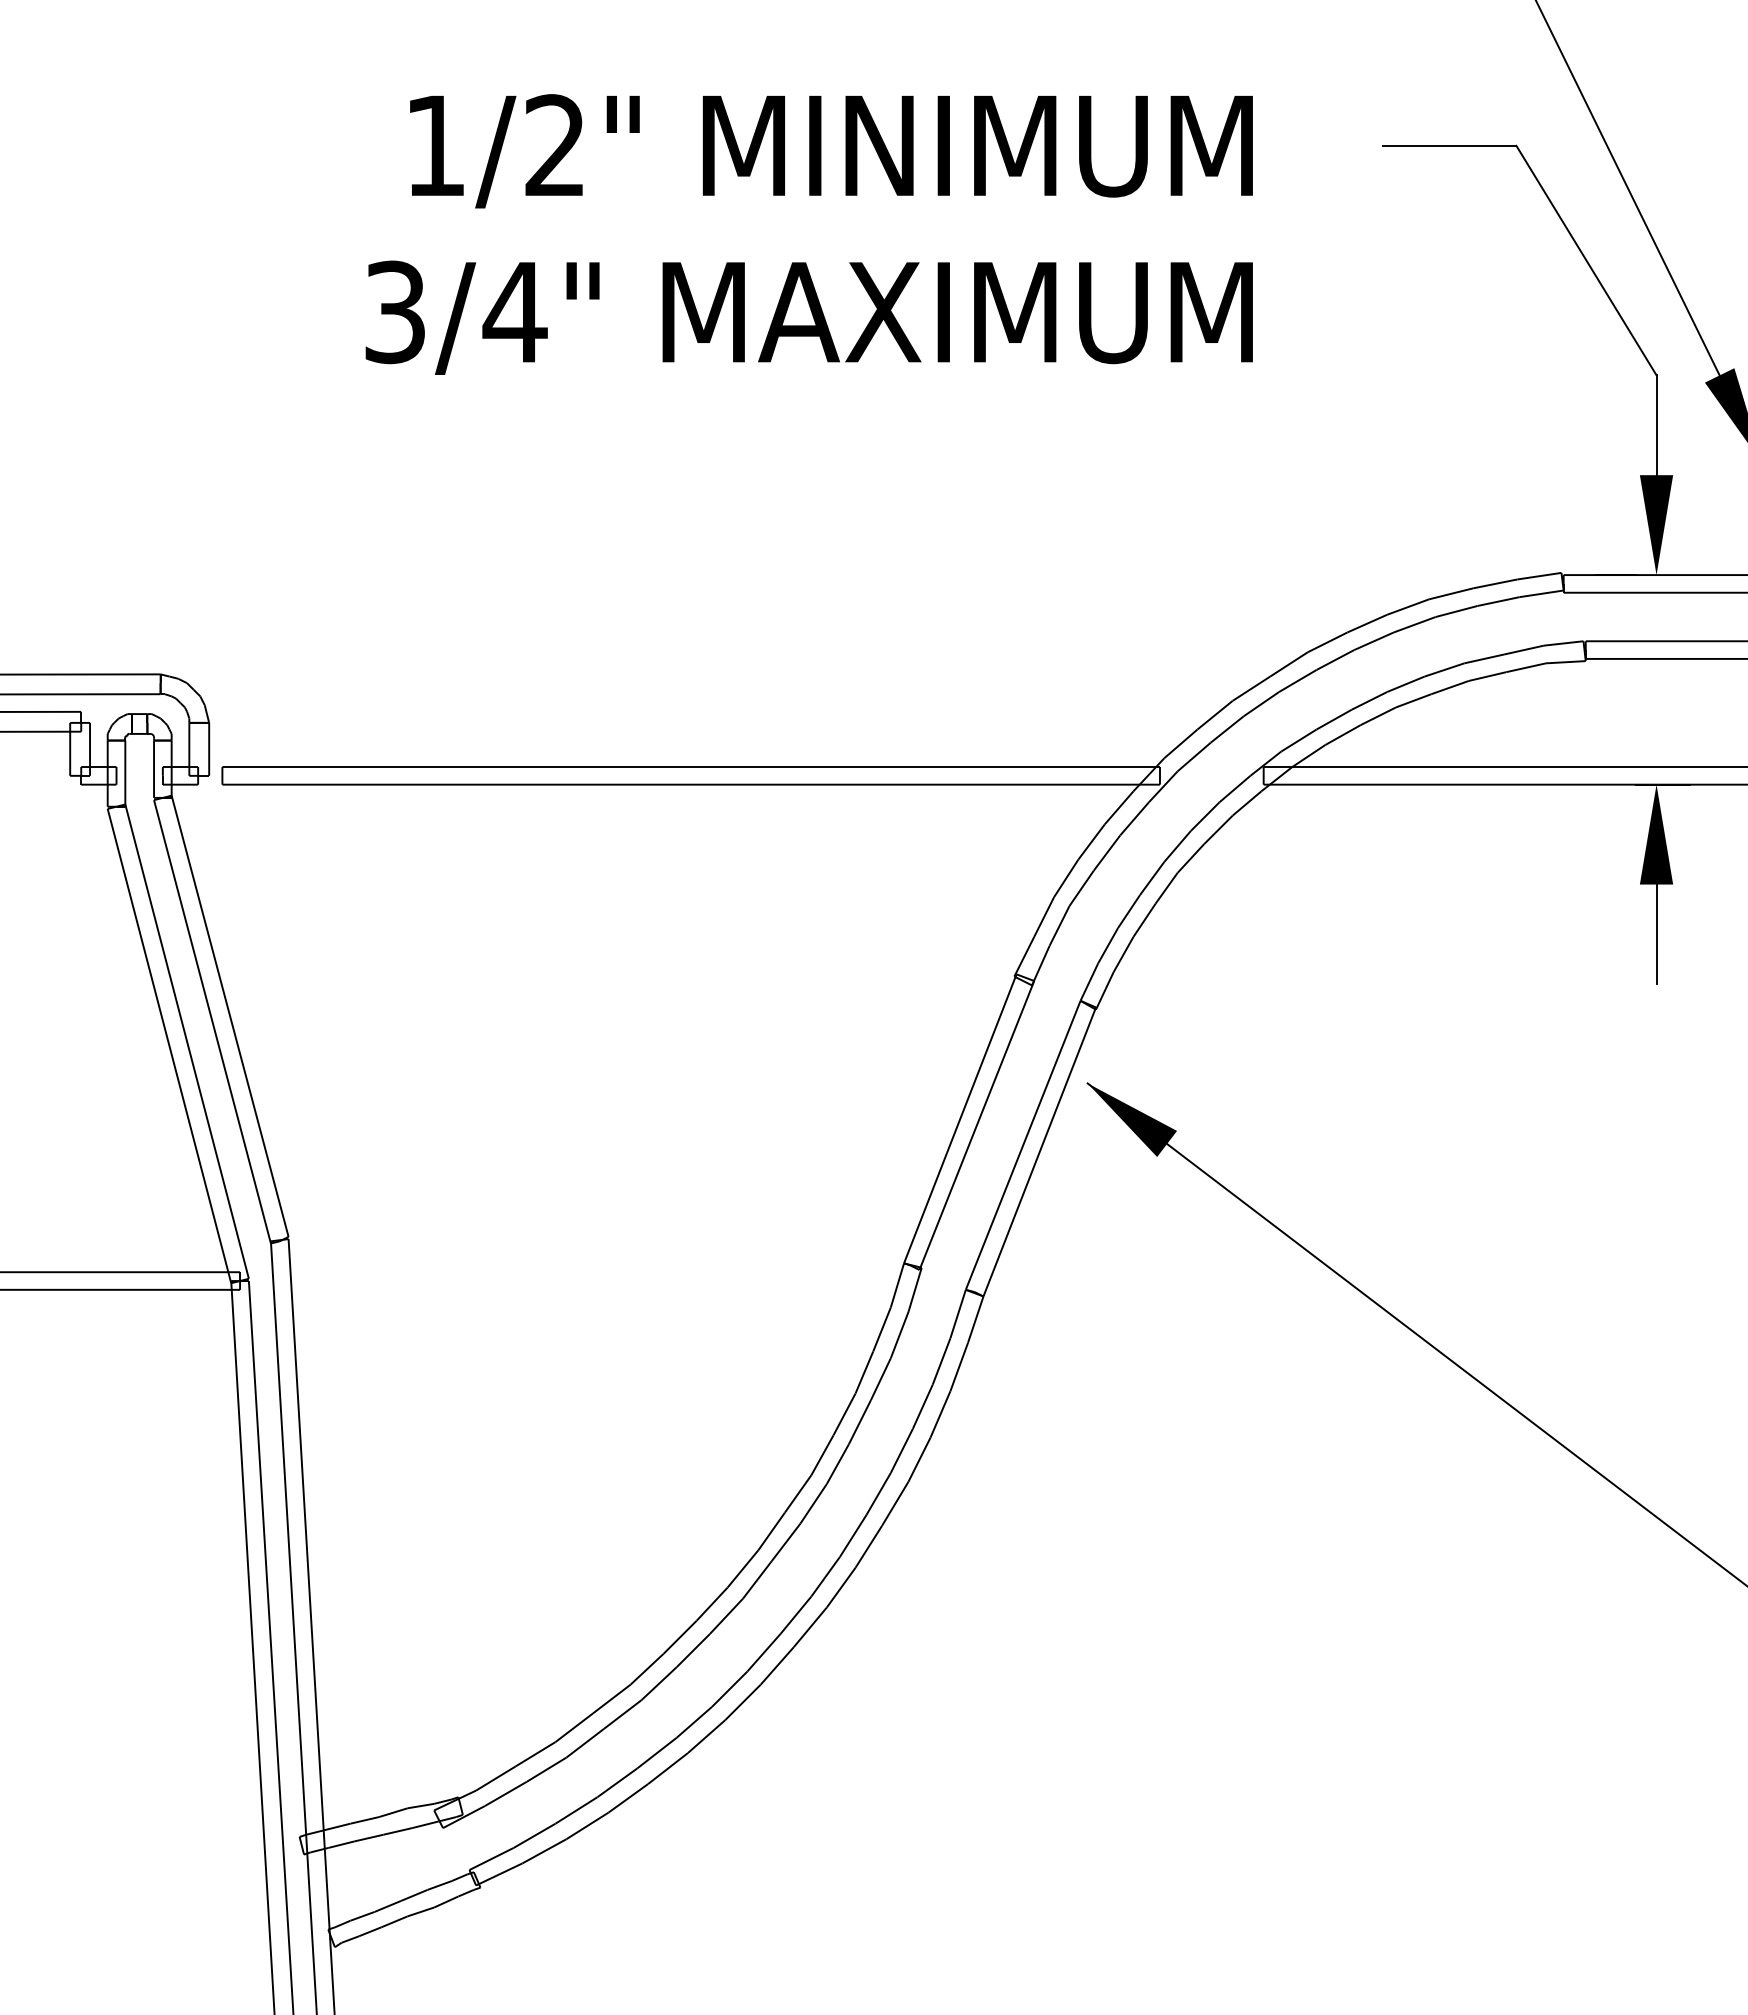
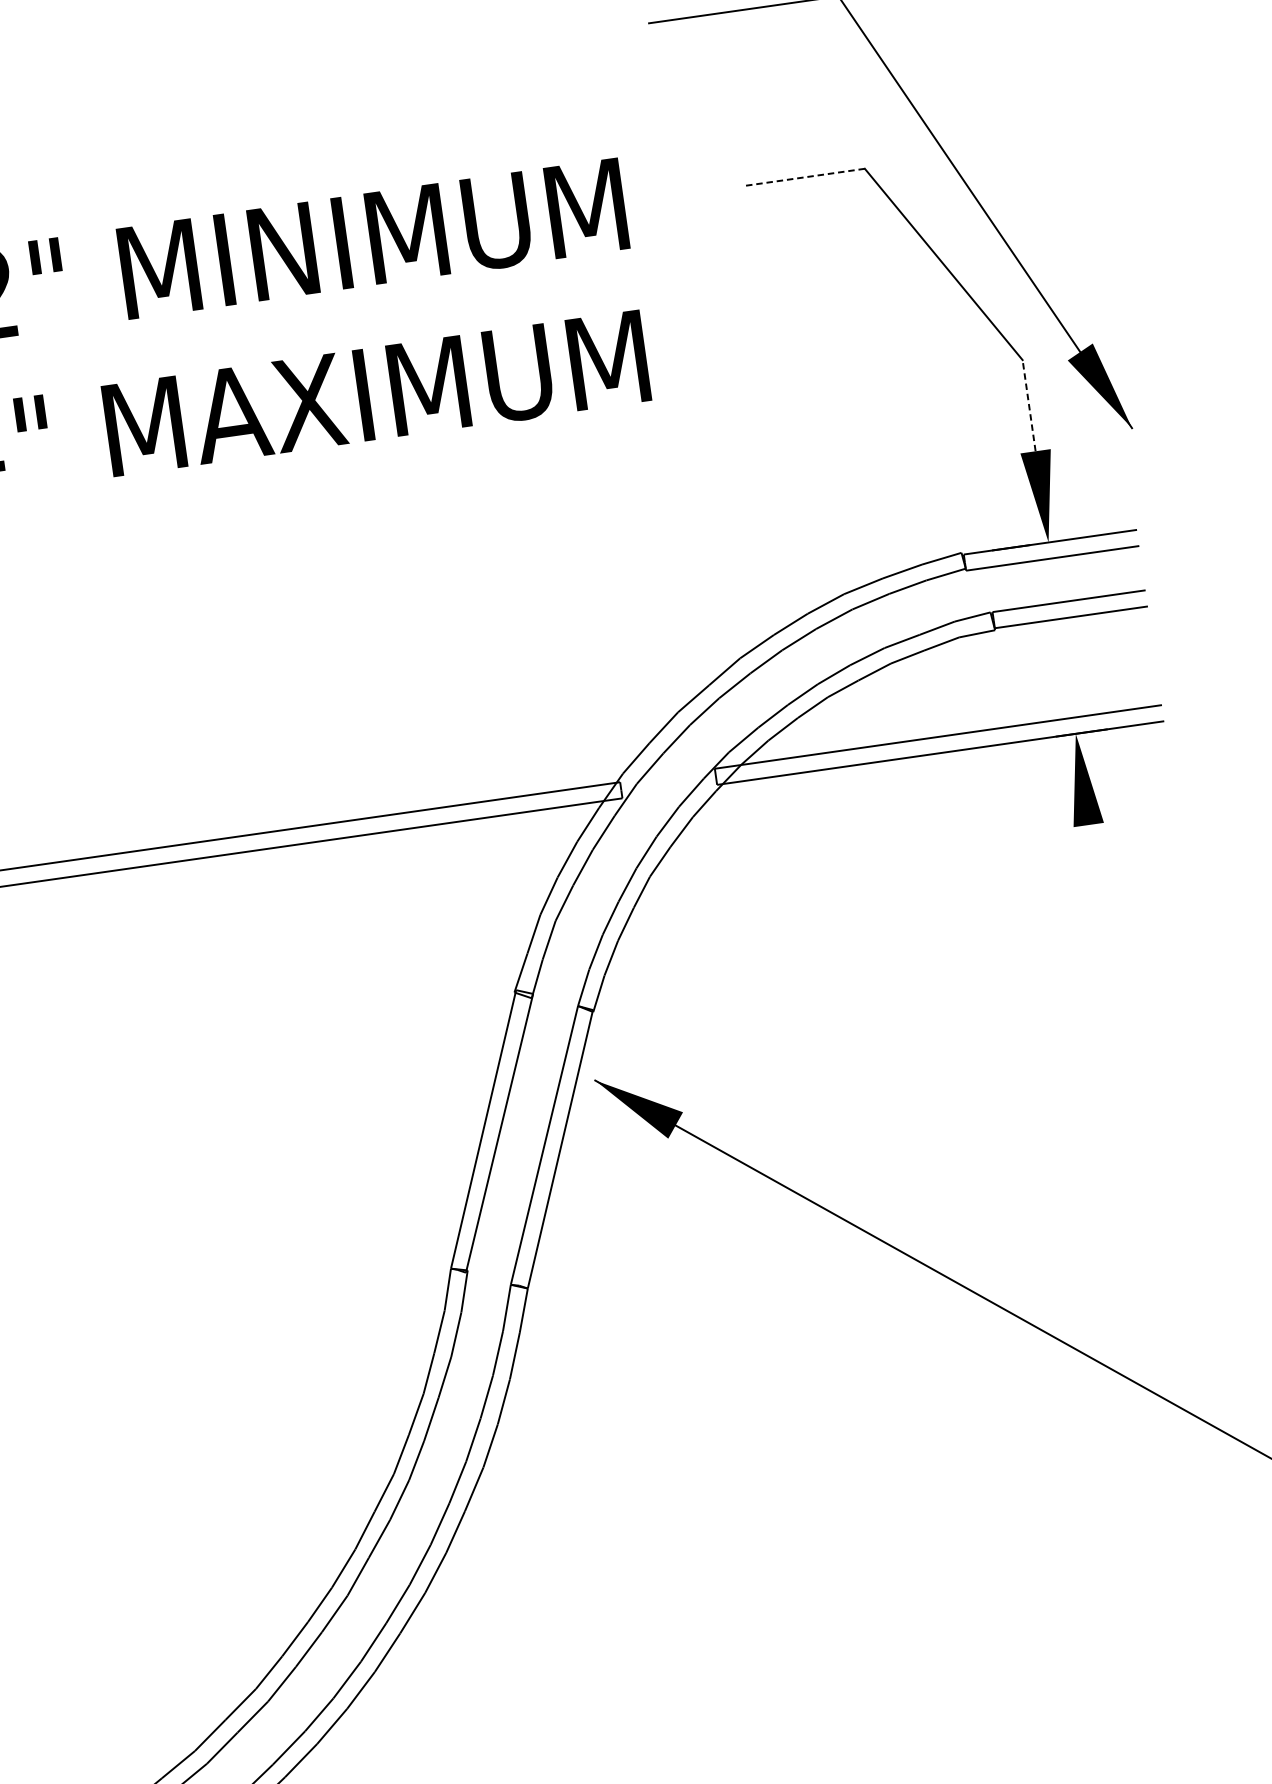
line: (1449, 145) -> (803, 177), solid -> dashed
line: (1656, 425) -> (1029, 405), solid -> dashed
line: (1656, 934) -> (1095, 870), removed

